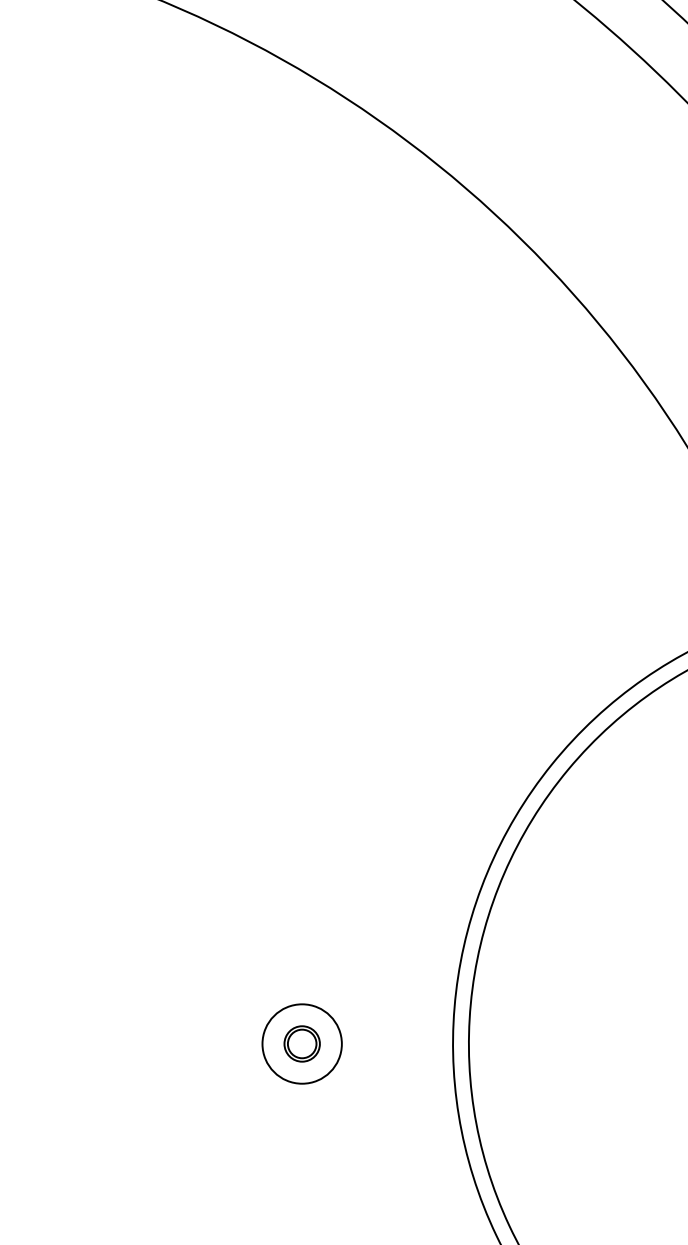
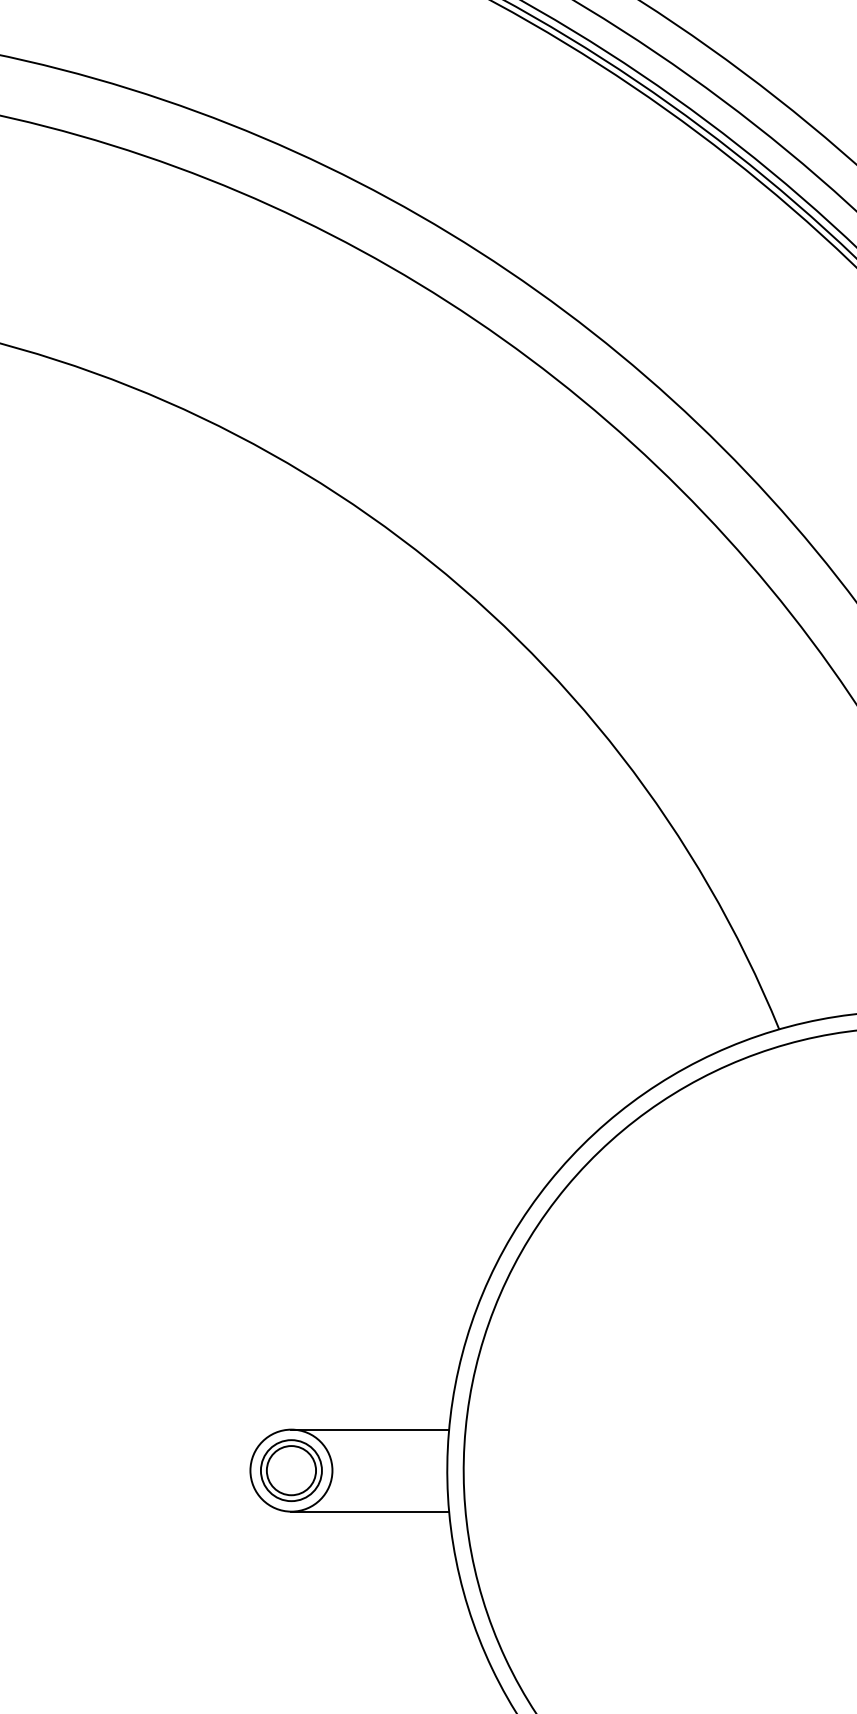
line: (378, 1004) -> (370, 1429), added
part: (302, 1043) -> (291, 1470), size x1.67
line: (378, 1083) -> (370, 1511), added

